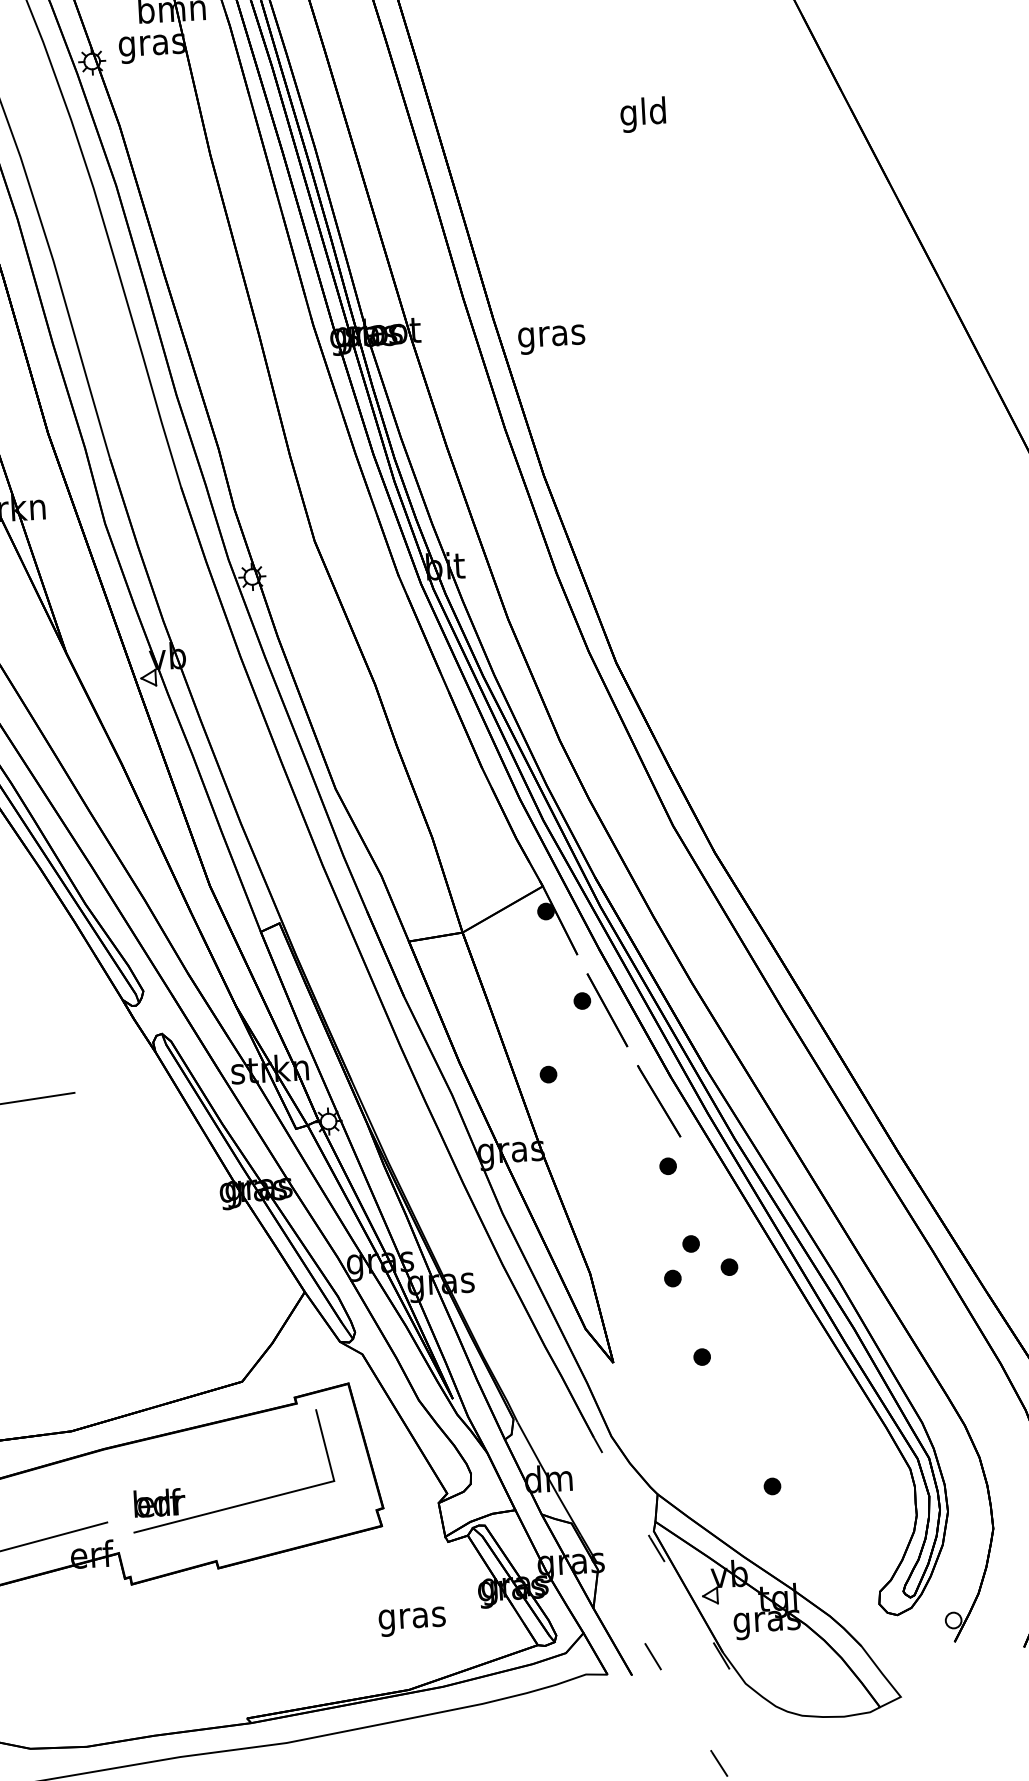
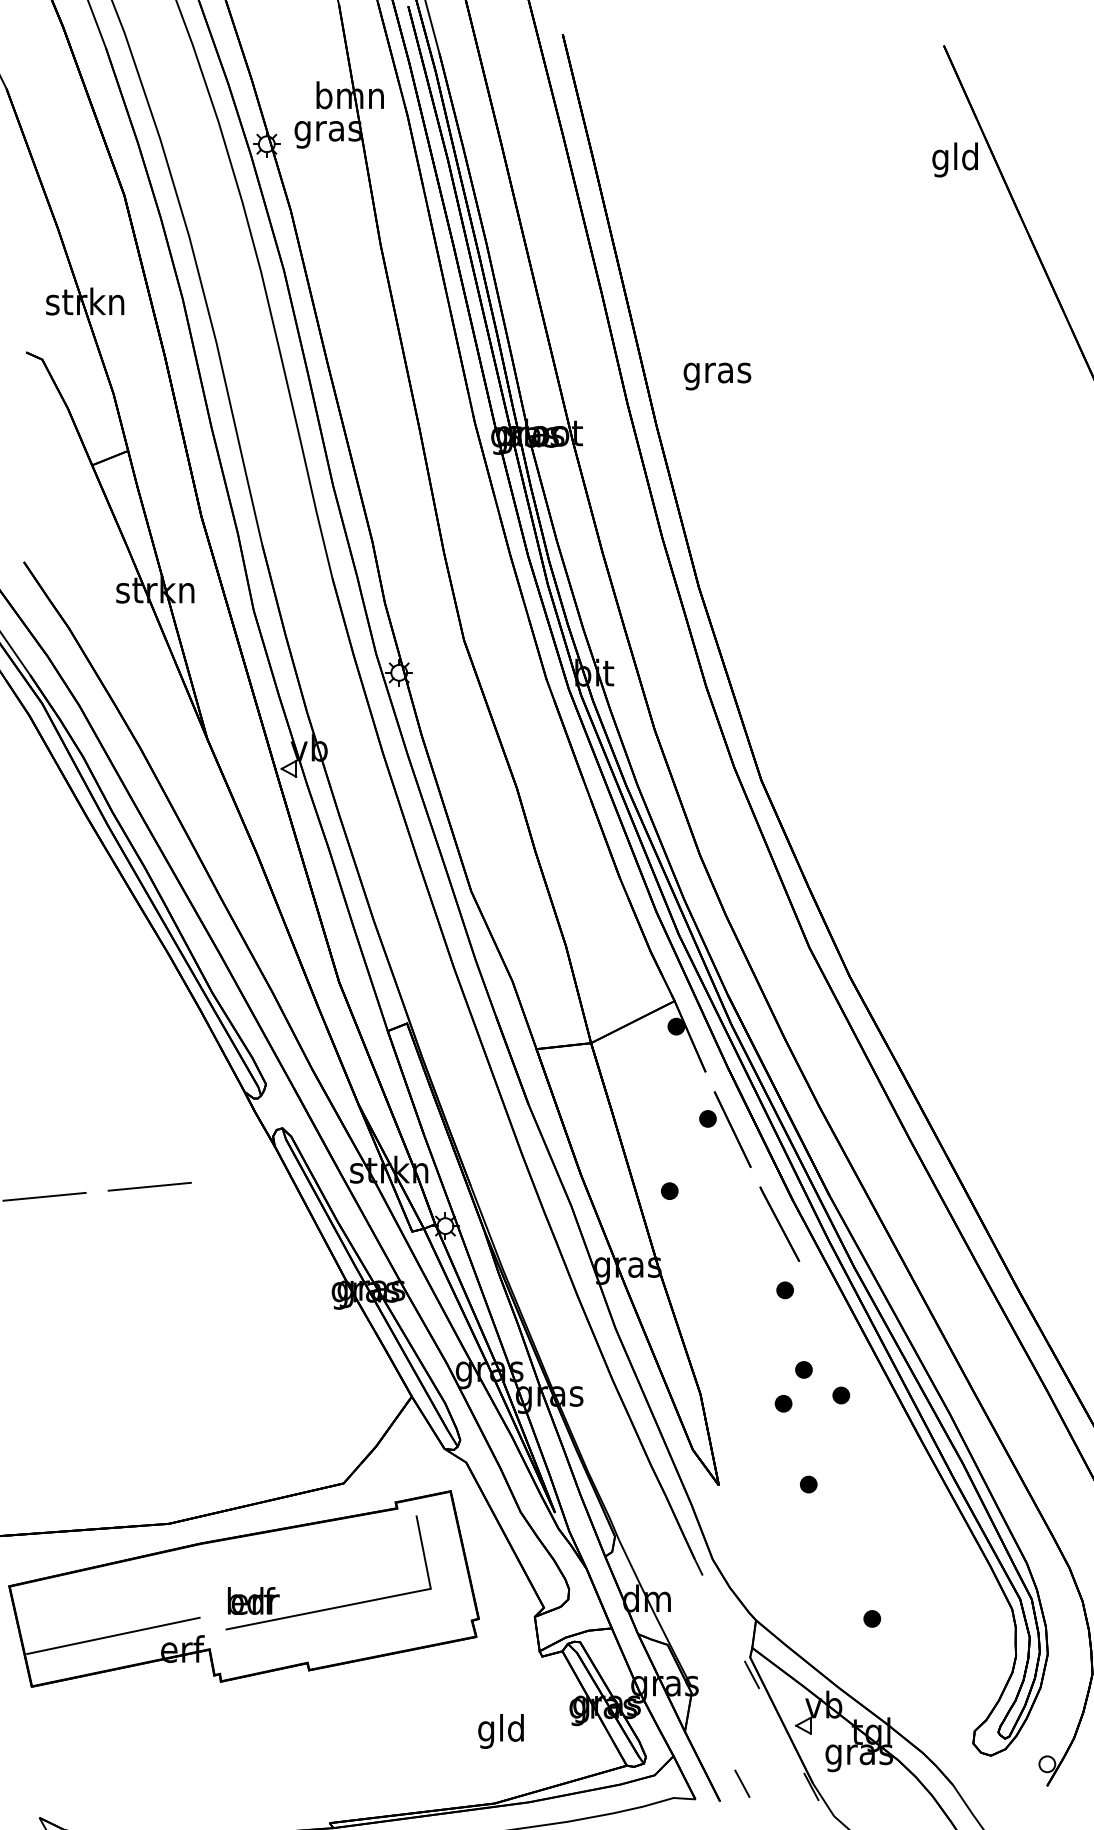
text: (642, 114) -> (954, 159), moved
text: (551, 339) -> (717, 376), moved
text: (412, 1618) -> (501, 1731), gras -> gld

